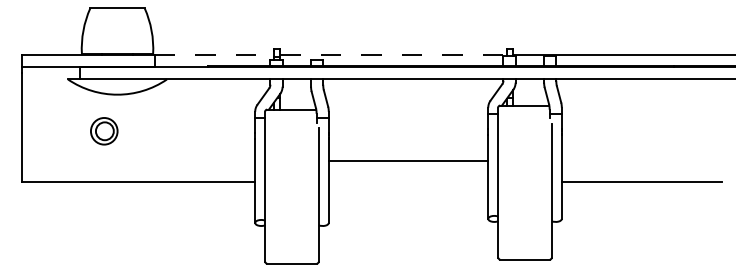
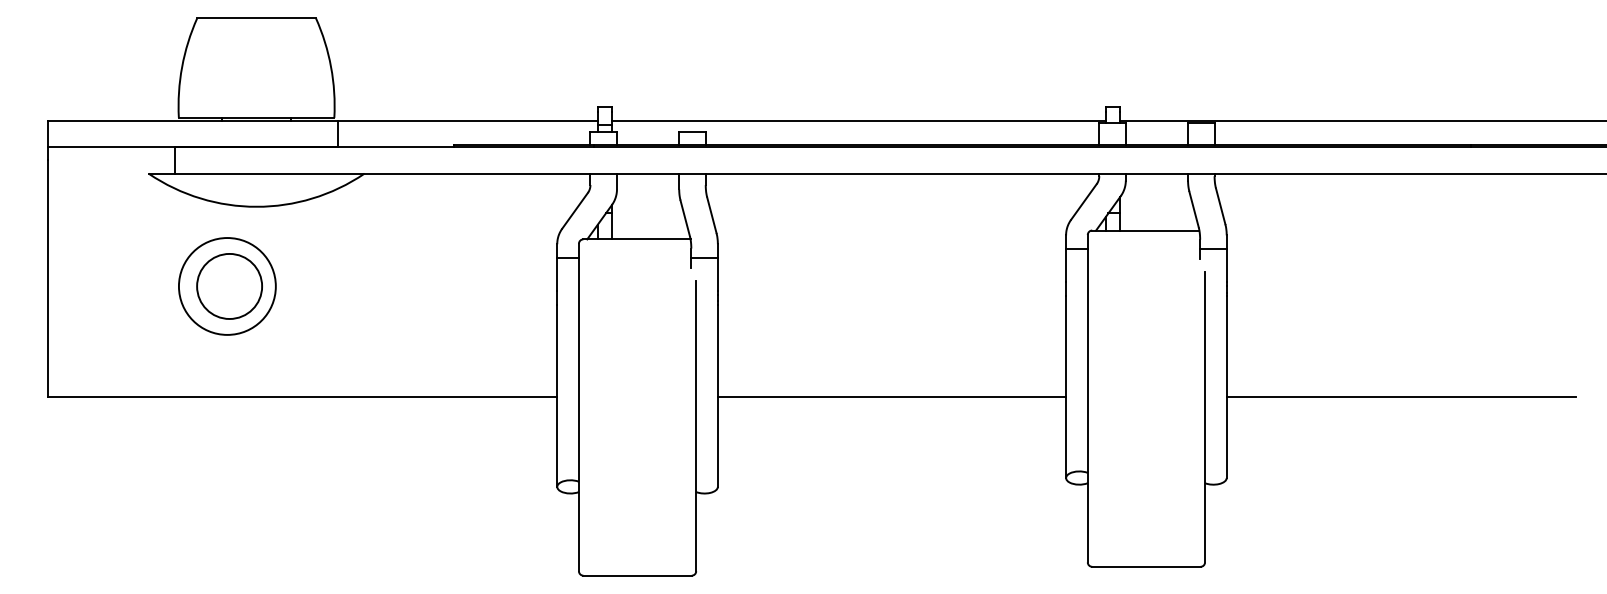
line: (214, 55) -> (468, 121), dashed -> solid
line: (393, 55) -> (859, 121), dashed -> solid
part: (104, 131) -> (228, 287), size x1.67
line: (408, 160) -> (891, 396), moved

